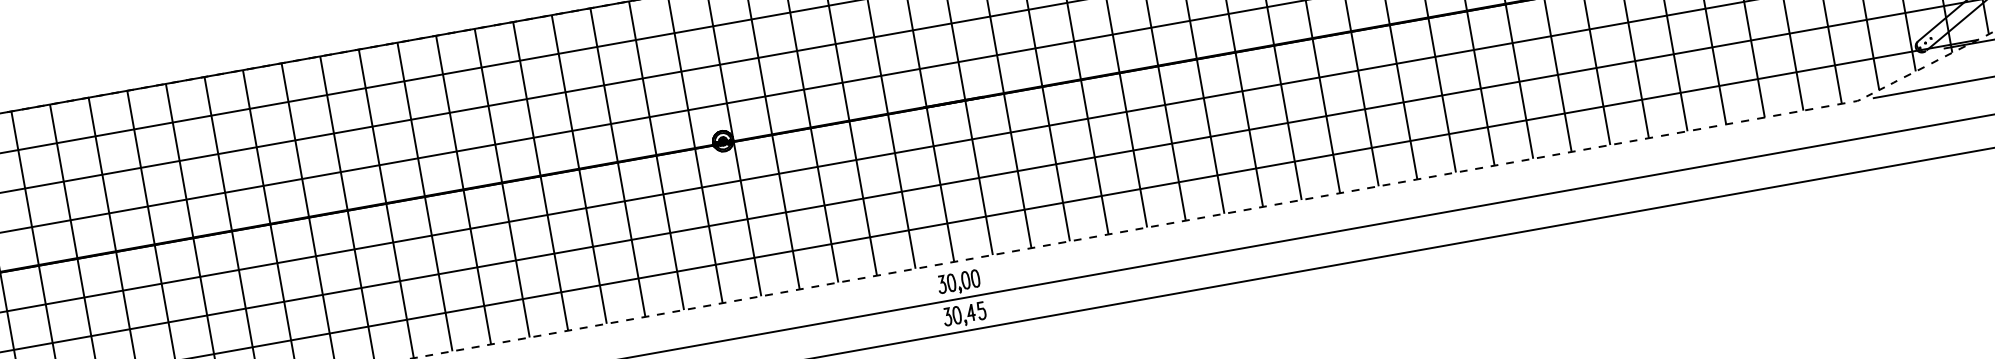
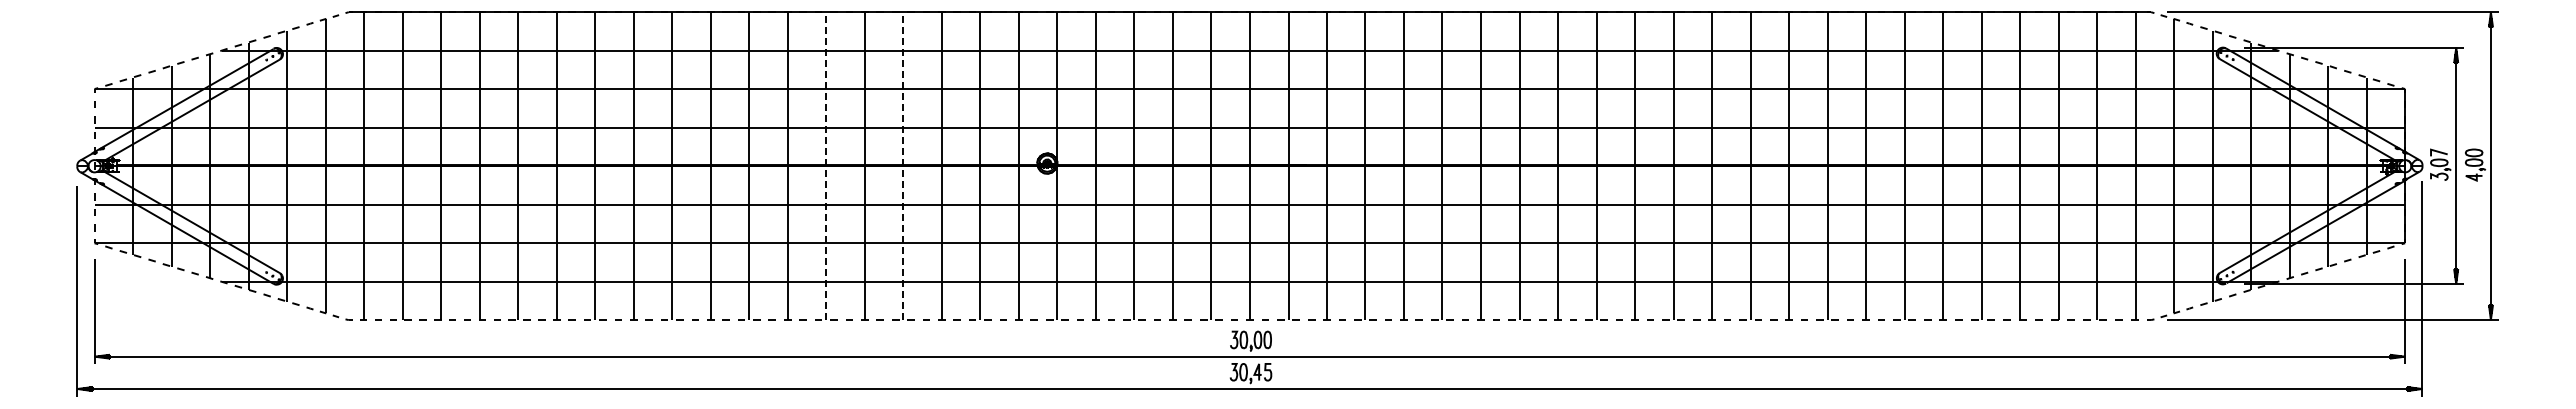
line: (579, 169) -> (903, 166), solid -> dashed
line: (502, 183) -> (826, 166), solid -> dashed

